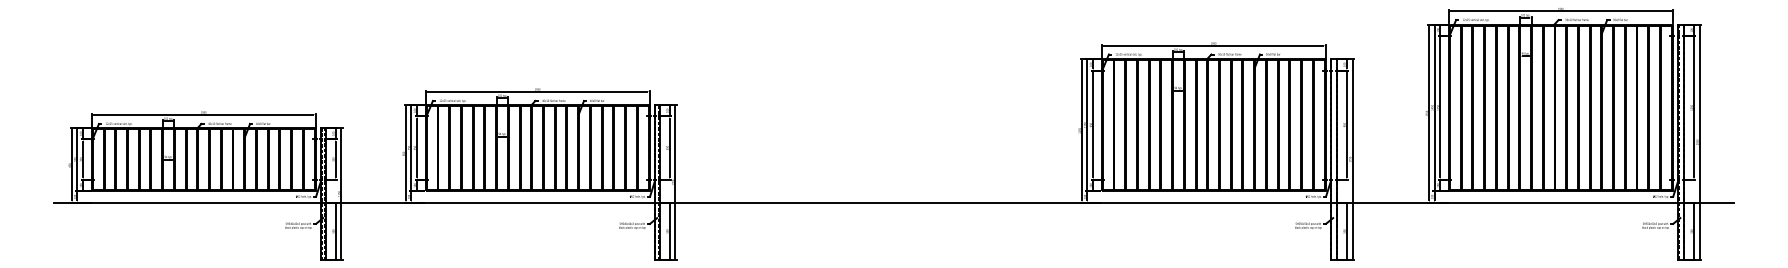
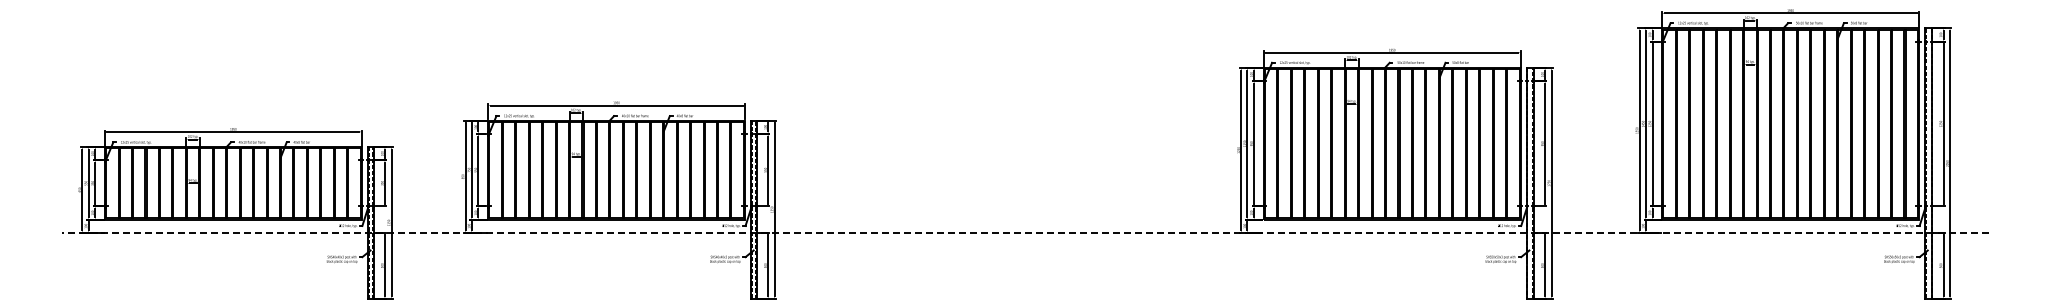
line: (894, 202) -> (1025, 232), solid -> dashed

